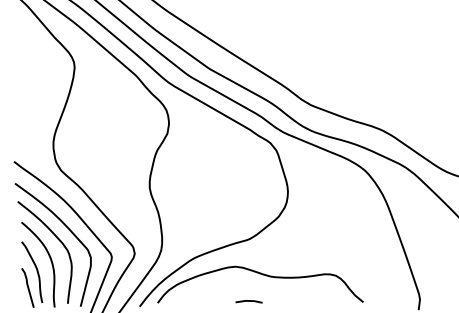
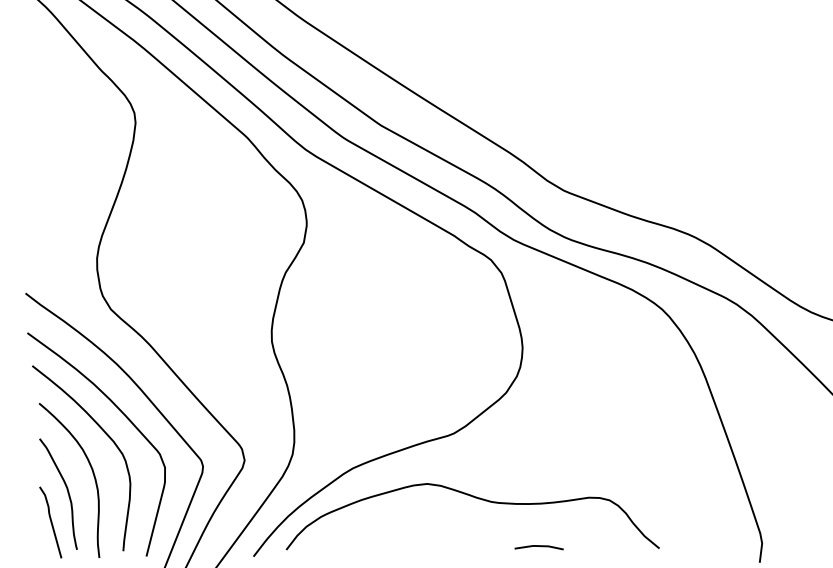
line: (248, 301) -> (538, 547), moved

